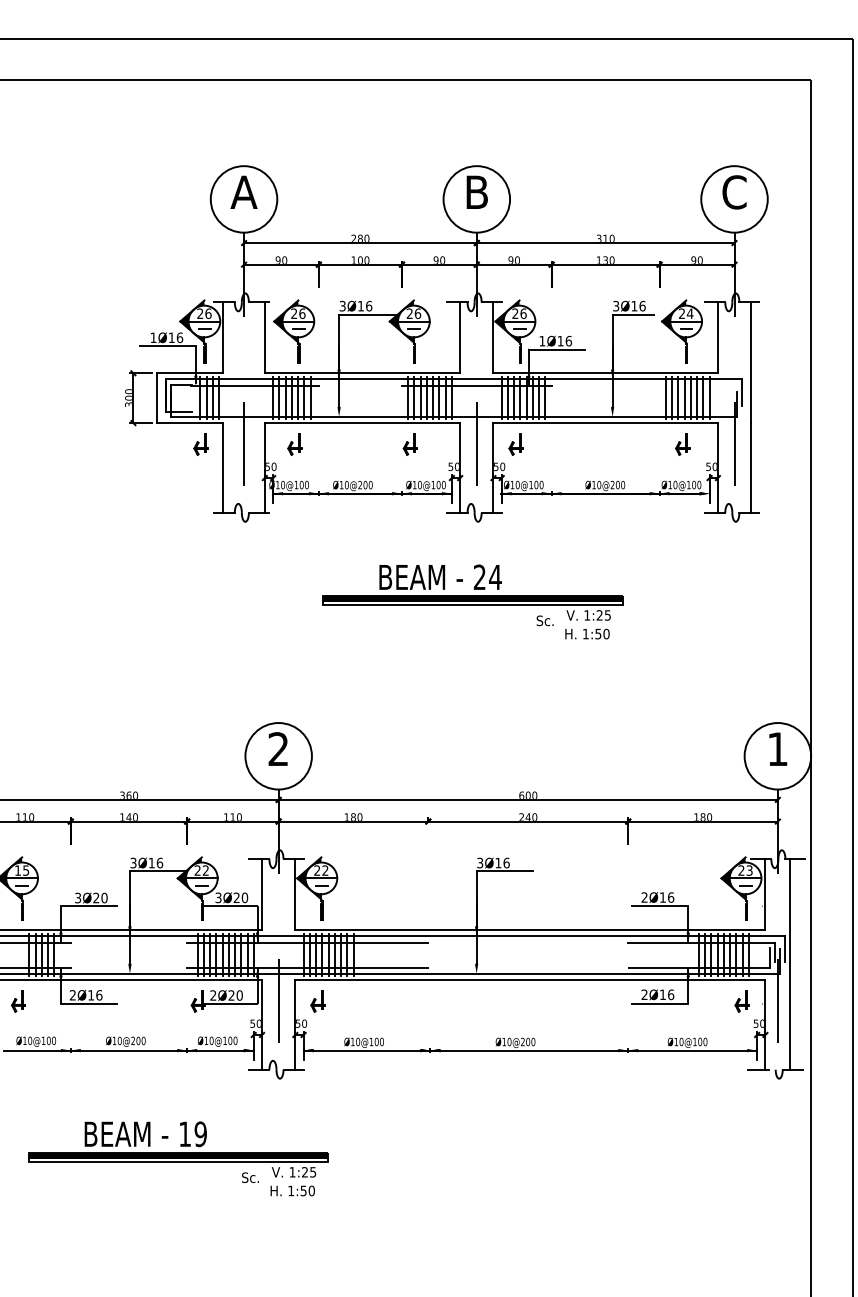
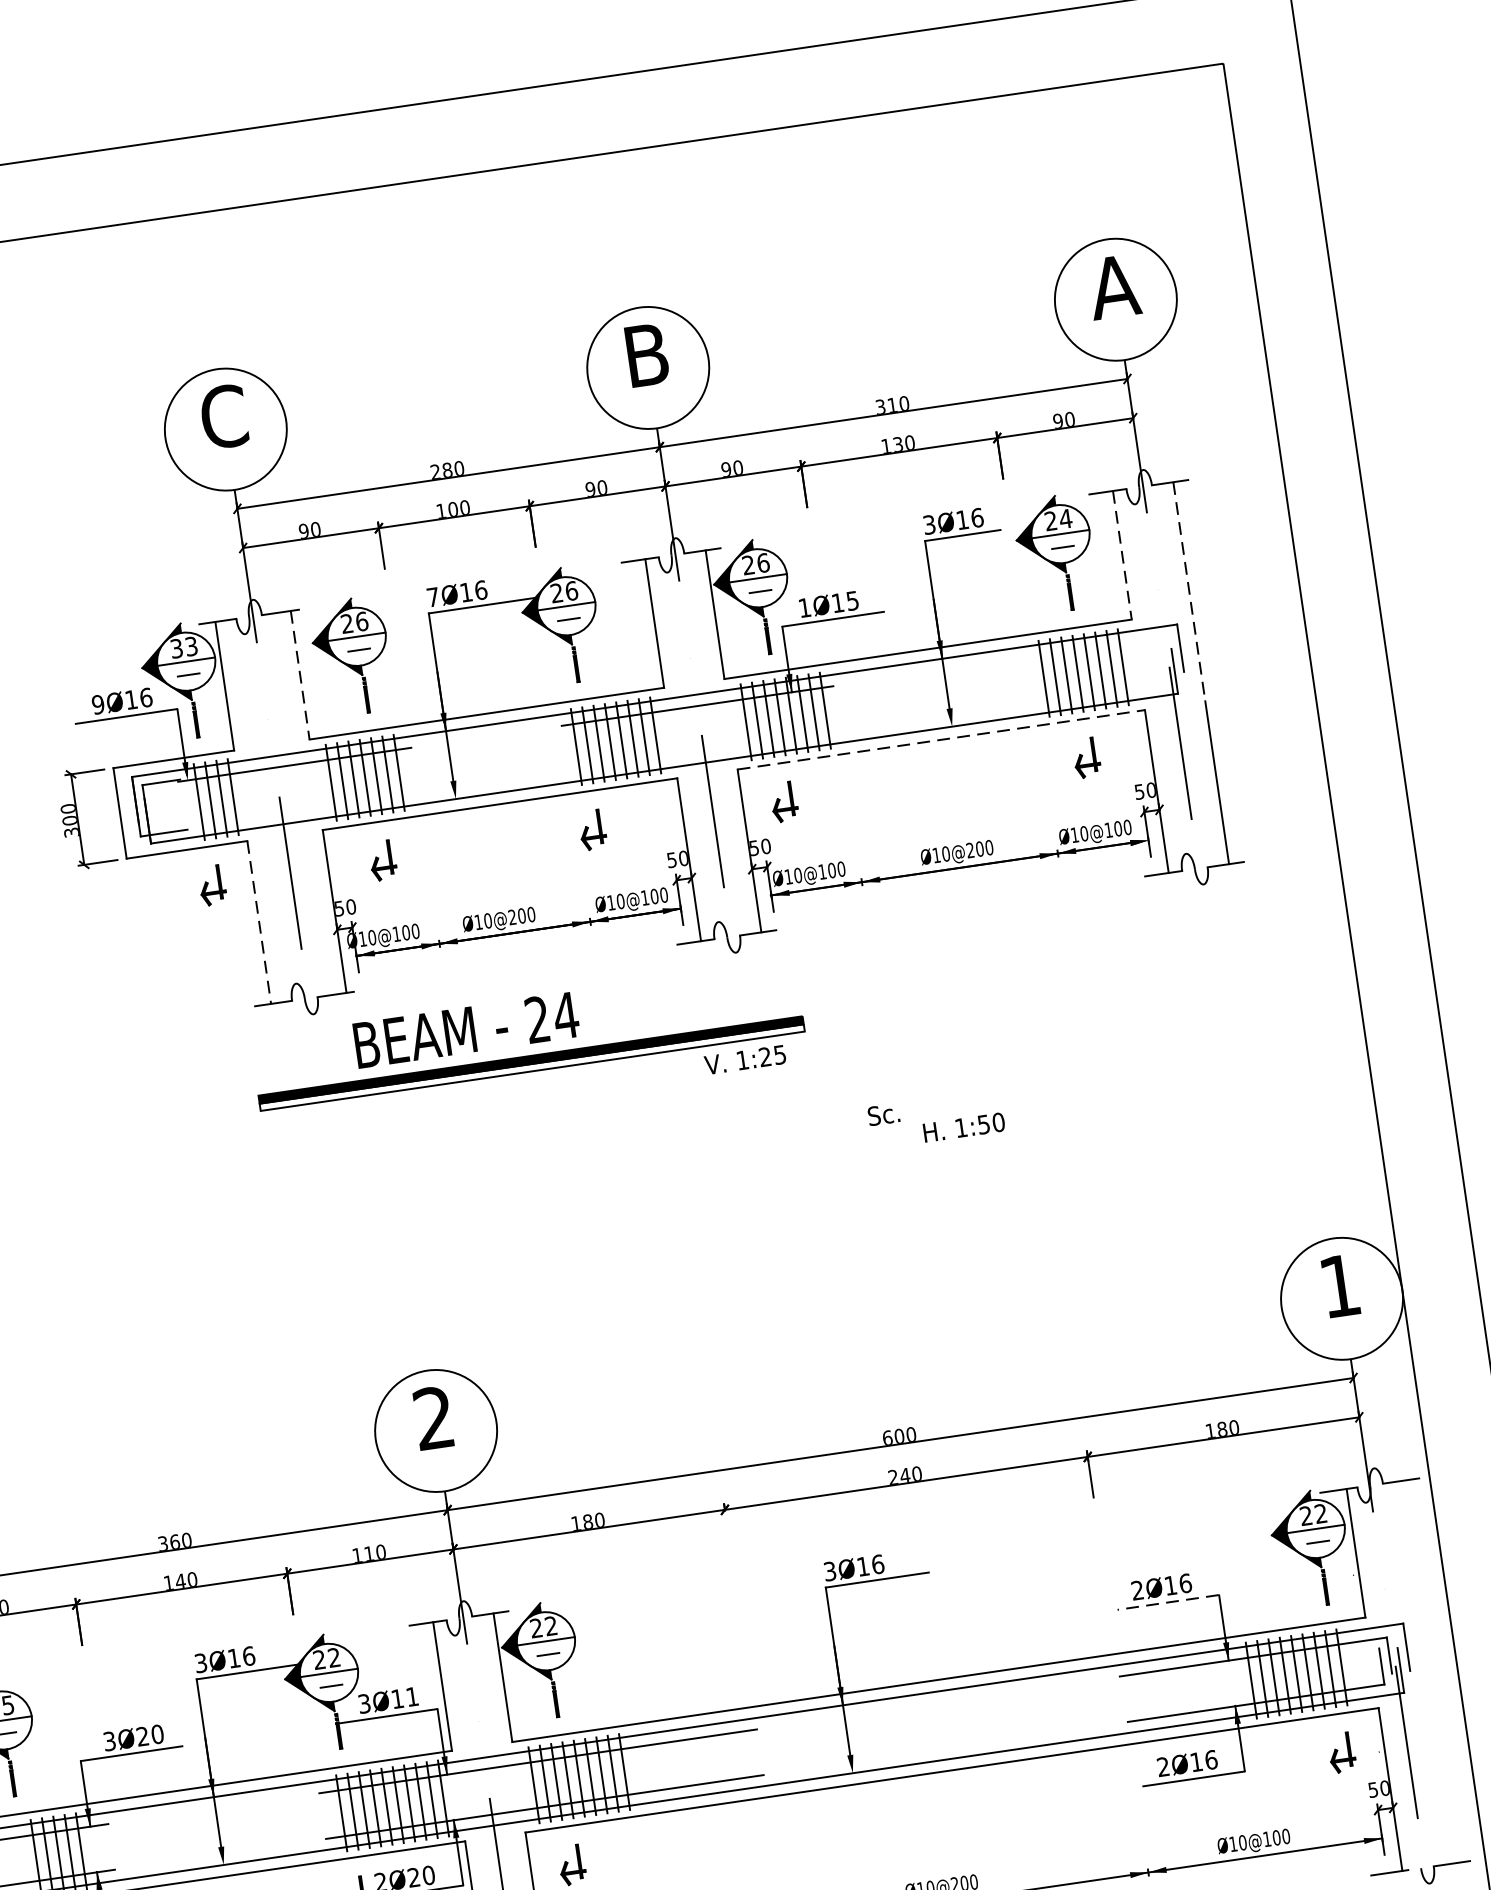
text: (243, 192) -> (223, 417), A -> C
text: (734, 192) -> (1114, 287), C -> A
text: (342, 305) -> (432, 596), 3Ø16 -> 7Ø16
text: (204, 313) -> (184, 647), 26 -> 33
text: (153, 337) -> (98, 704), 1Ø16 -> 9Ø16
line: (264, 338) -> (299, 676), solid -> dashed
line: (717, 338) -> (1121, 556), solid -> dashed
text: (568, 340) -> (851, 599), 1Ø16 -> 1Ø15
line: (751, 363) -> (1190, 593), solid -> dashed
line: (606, 423) -> (942, 740), solid -> dashed
line: (223, 467) -> (259, 921), solid -> dashed
part: (472, 592) -> (528, 1049), moved
text: (749, 870) -> (1320, 1513), 23 -> 22
text: (240, 897) -> (404, 1697), 3Ø20 -> 3Ø11
line: (660, 906) -> (1168, 1602), solid -> dashed
line: (790, 964) -> (1420, 1673), removed

